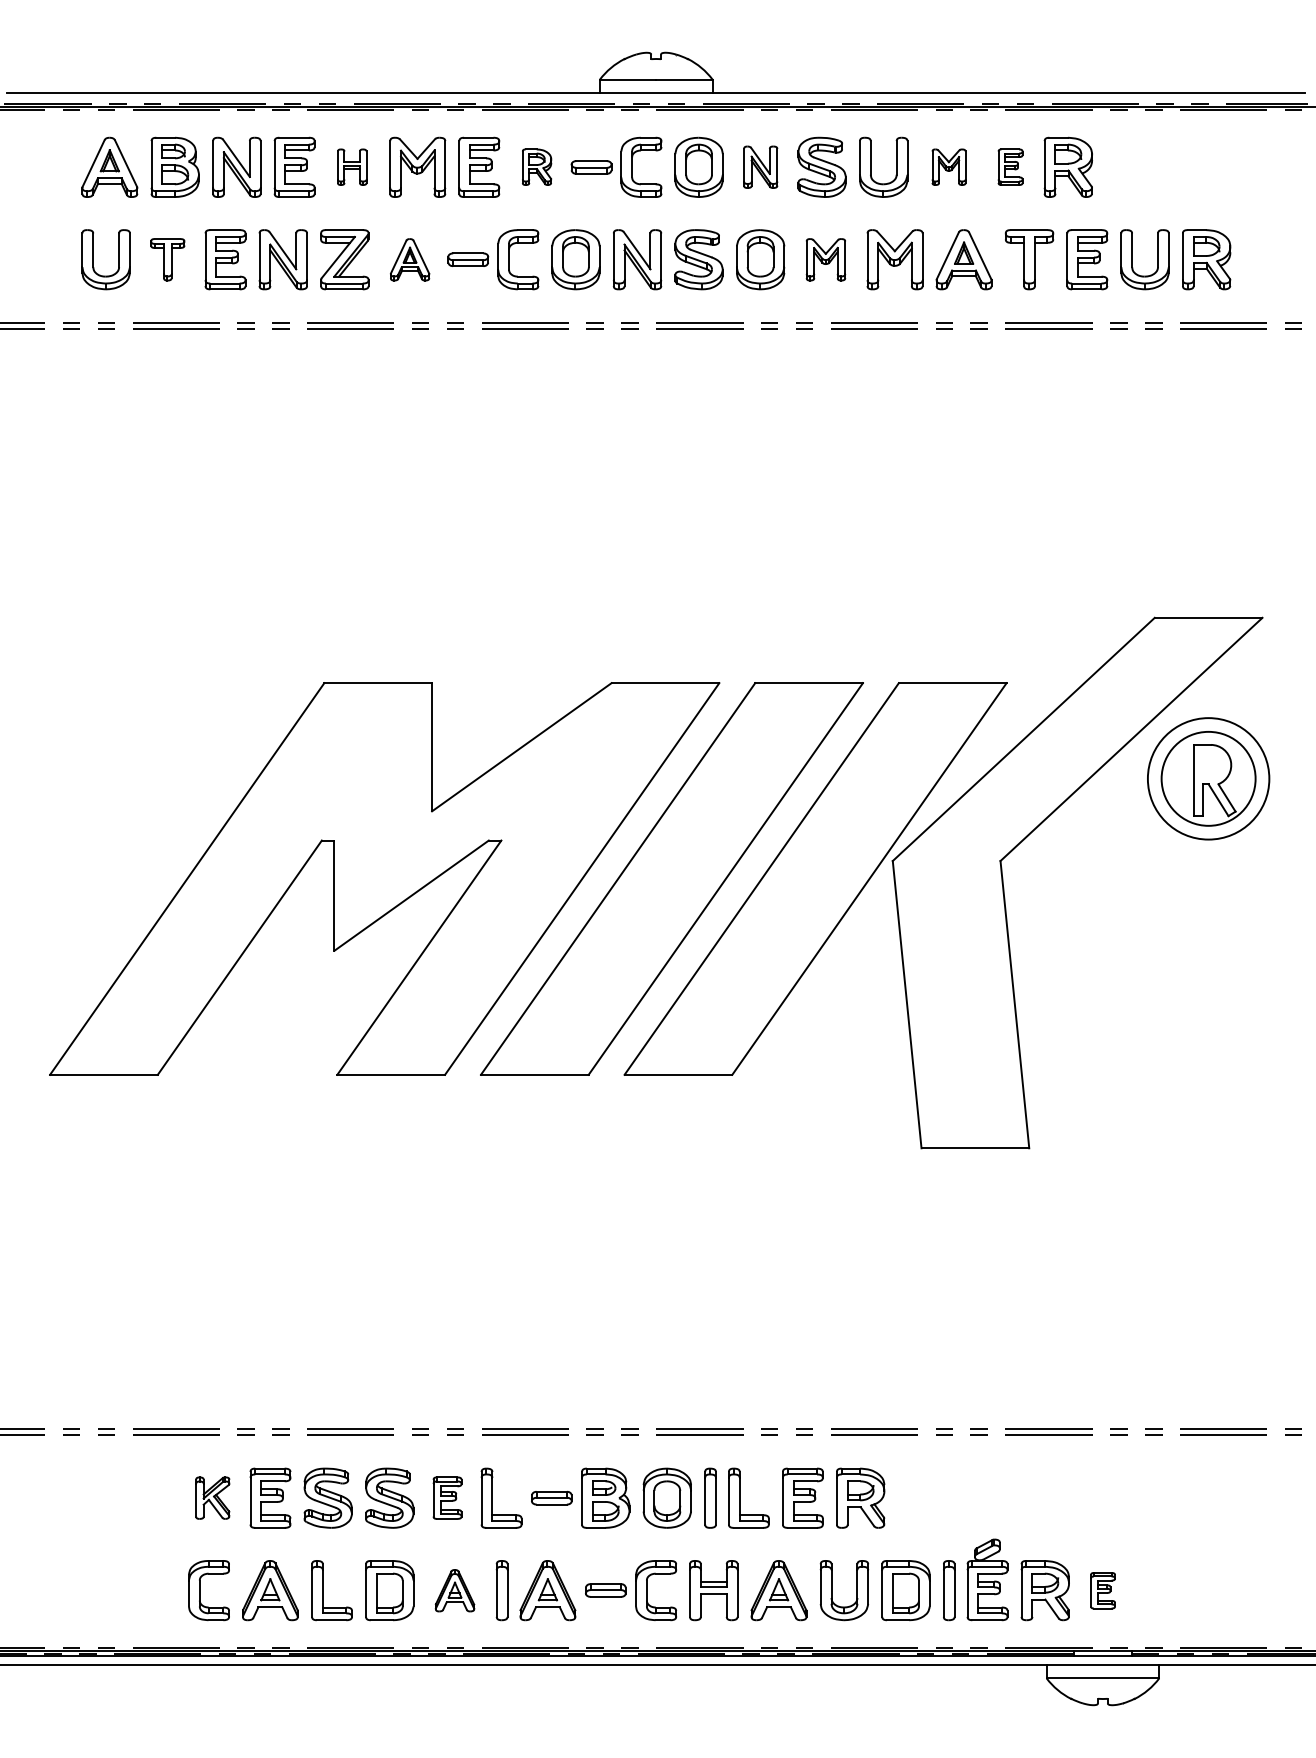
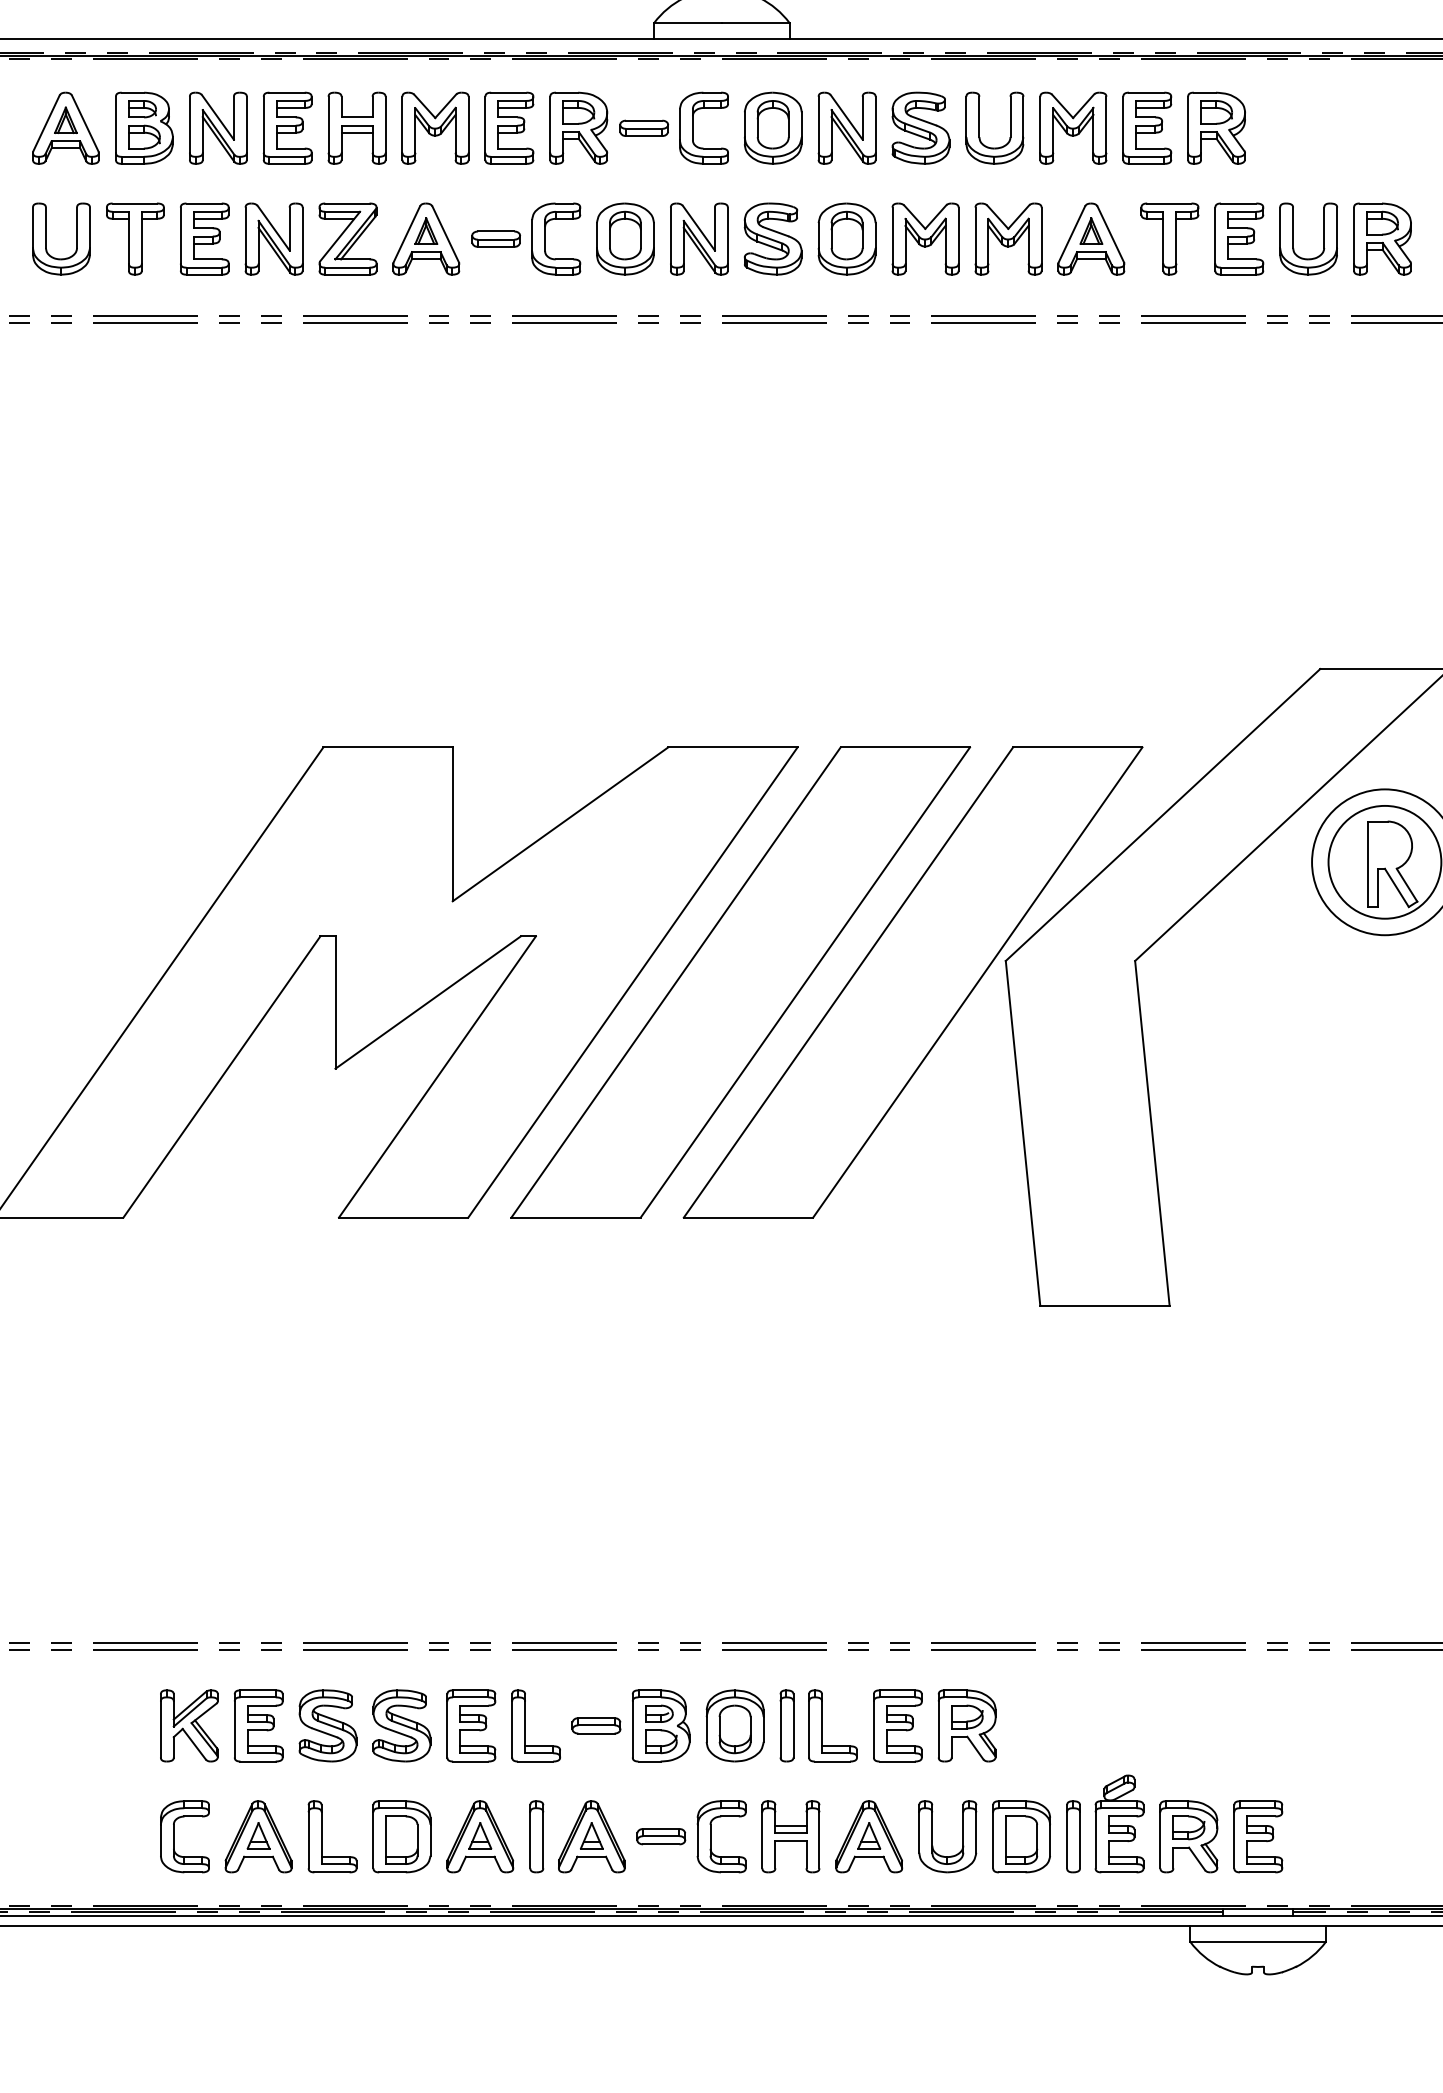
part: (351, 166) -> (355, 127), size x1.67
part: (536, 166) -> (578, 127), size x1.67
part: (760, 166) -> (846, 127), size x1.43
part: (948, 166) -> (1072, 127), size x1.67
part: (1010, 166) -> (1147, 127), size x1.67
part: (167, 259) -> (135, 238), size x1.43
part: (409, 259) -> (425, 238), size x1.43
part: (825, 259) -> (925, 238), size x1.43
part: (212, 1497) -> (189, 1725), size x1.43
part: (447, 1497) -> (471, 1725), size x1.43
part: (454, 1590) -> (479, 1836), size x1.43
part: (1102, 1590) -> (1257, 1836), size x1.67

